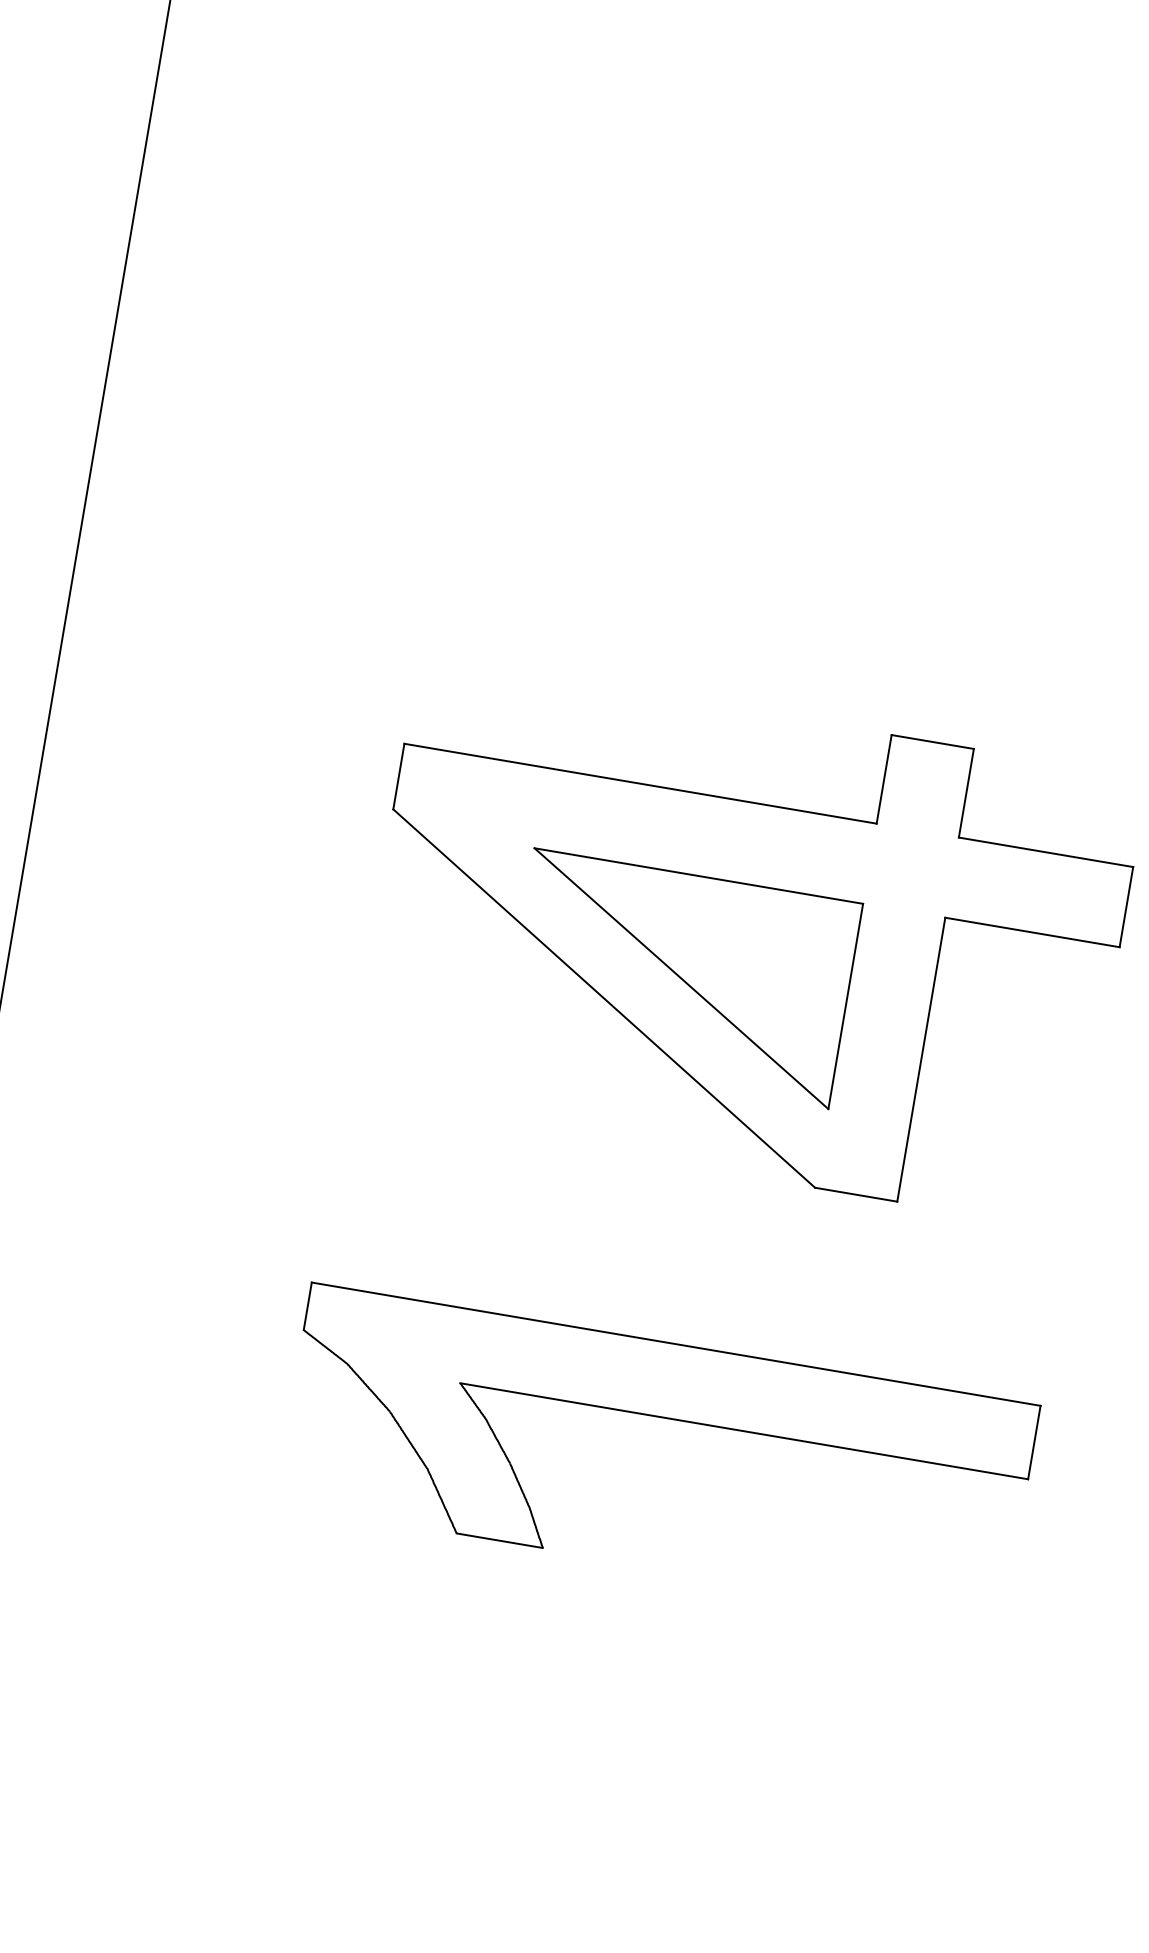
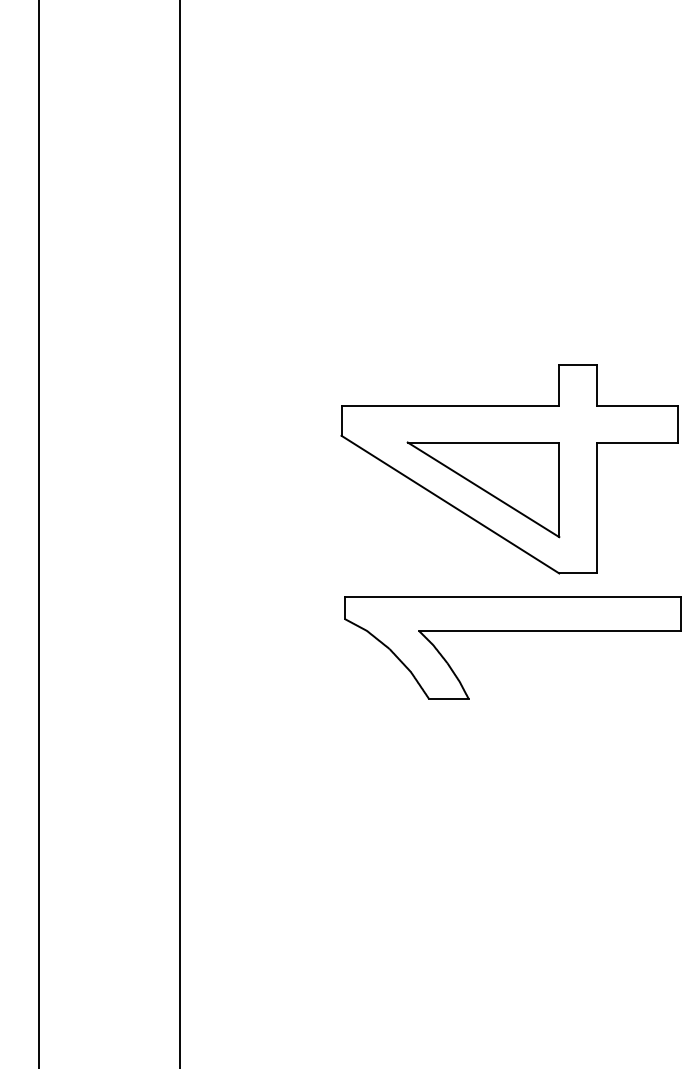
part: (662, 1418) -> (512, 631), moved

